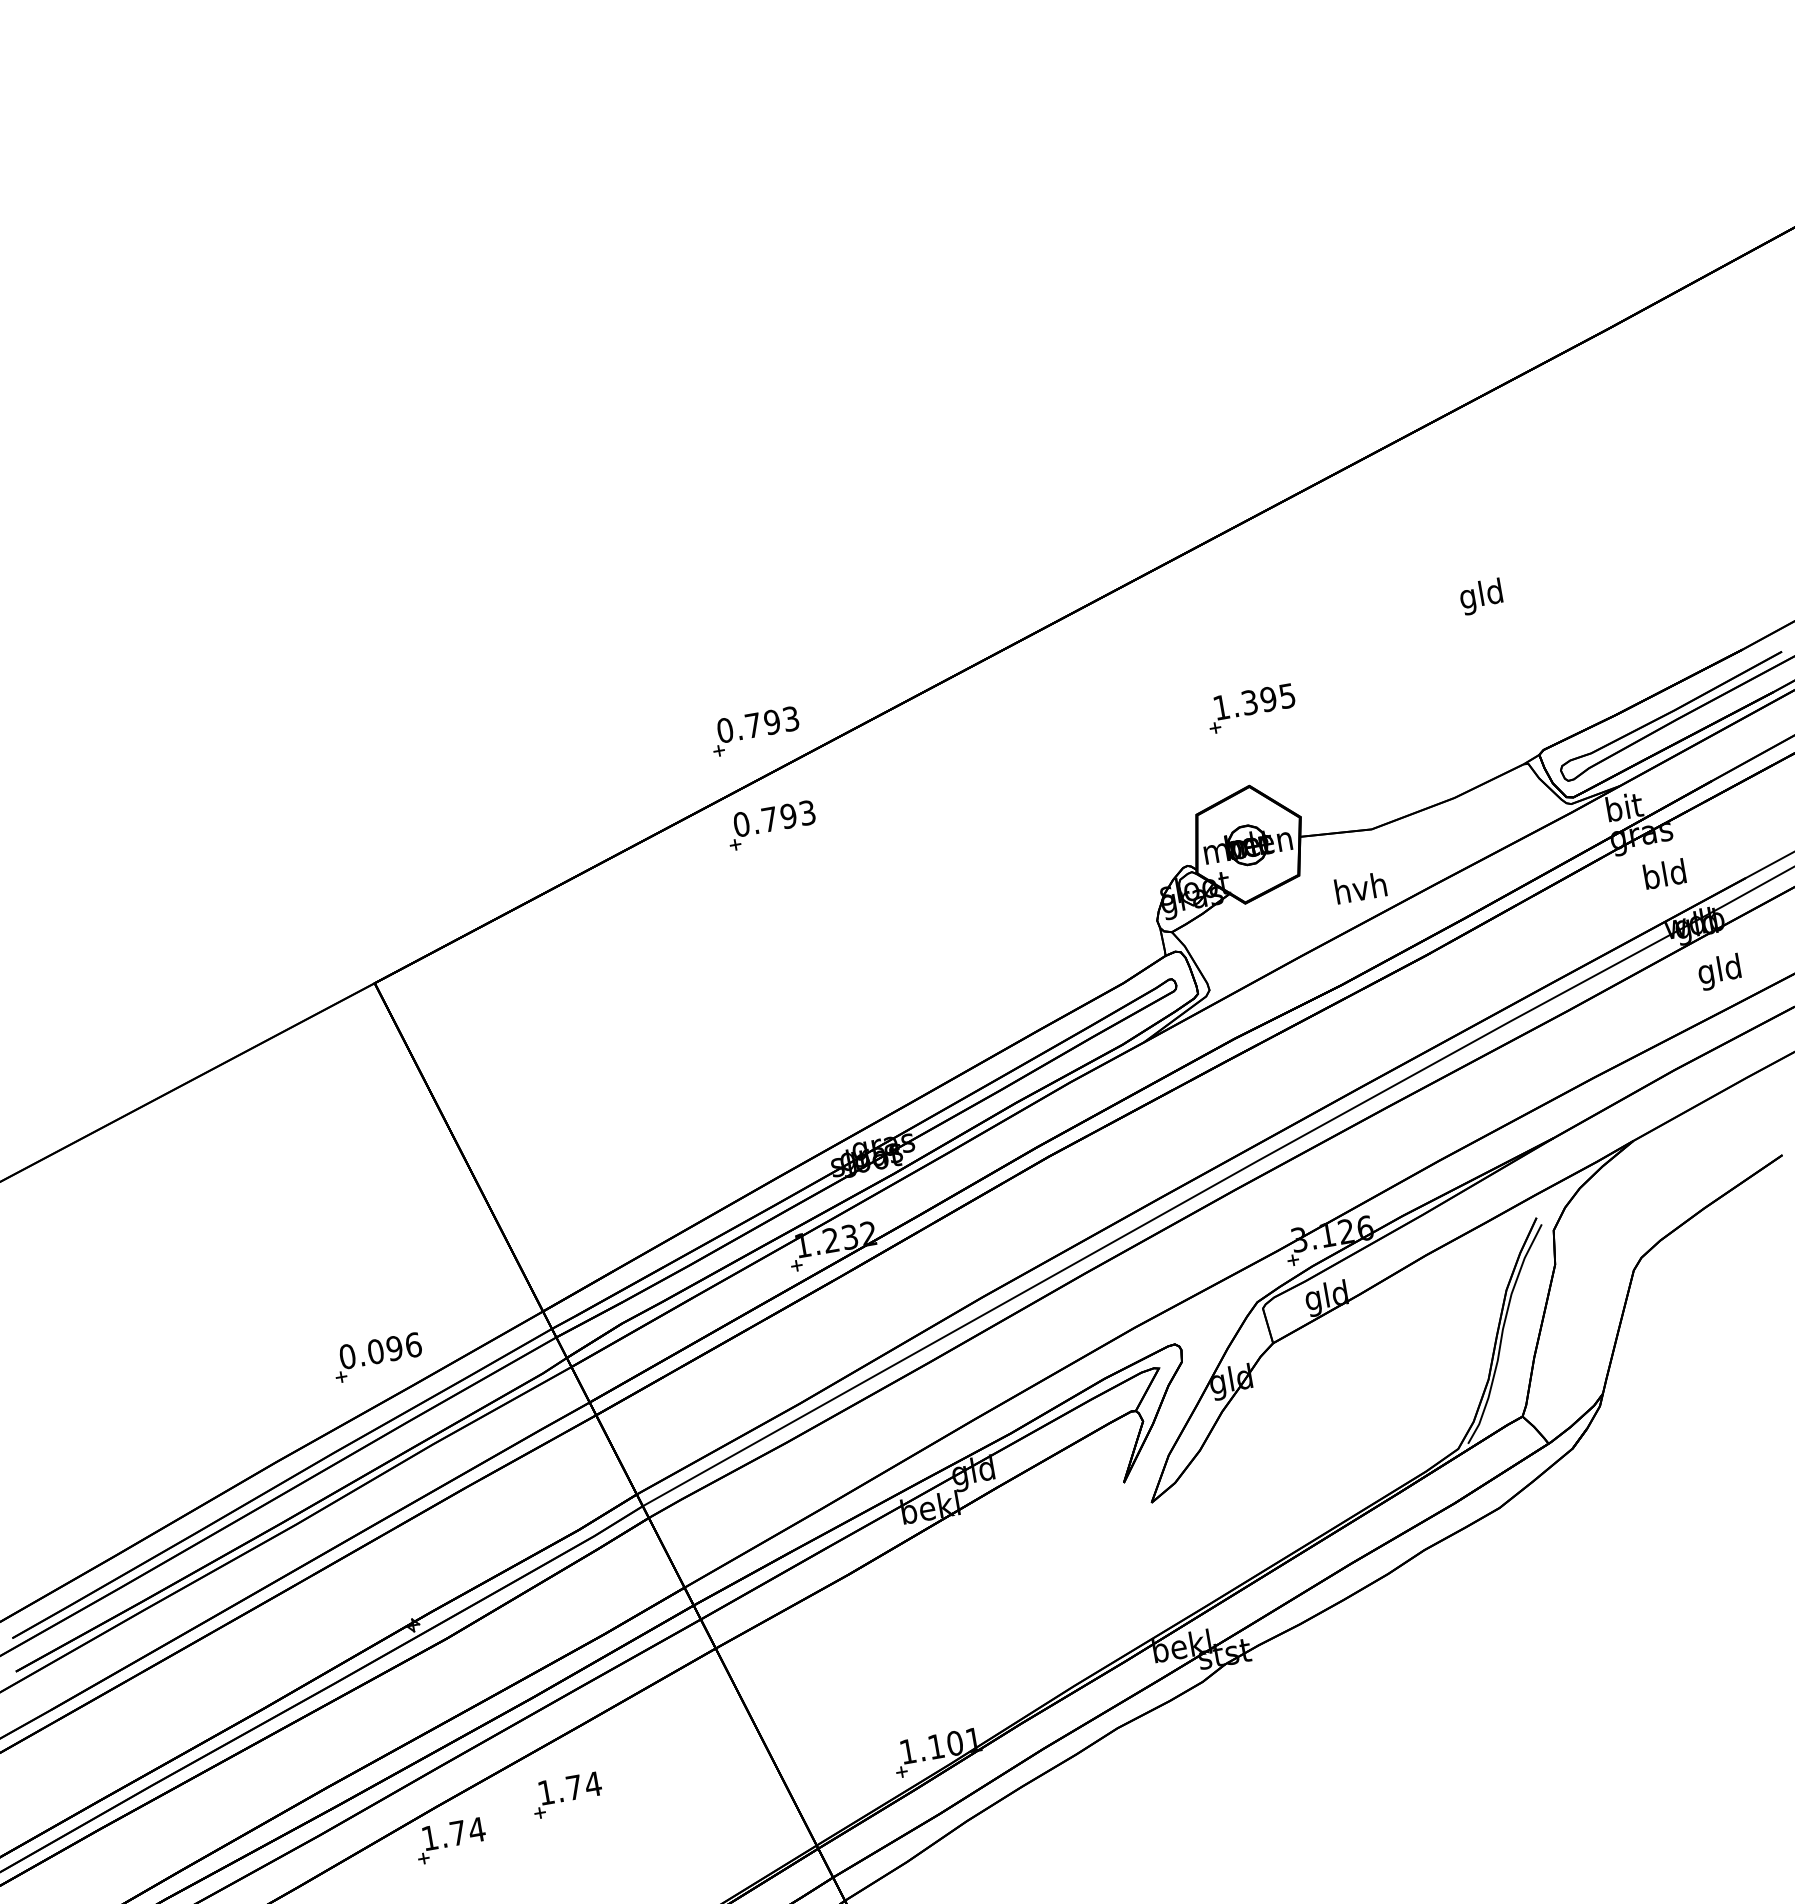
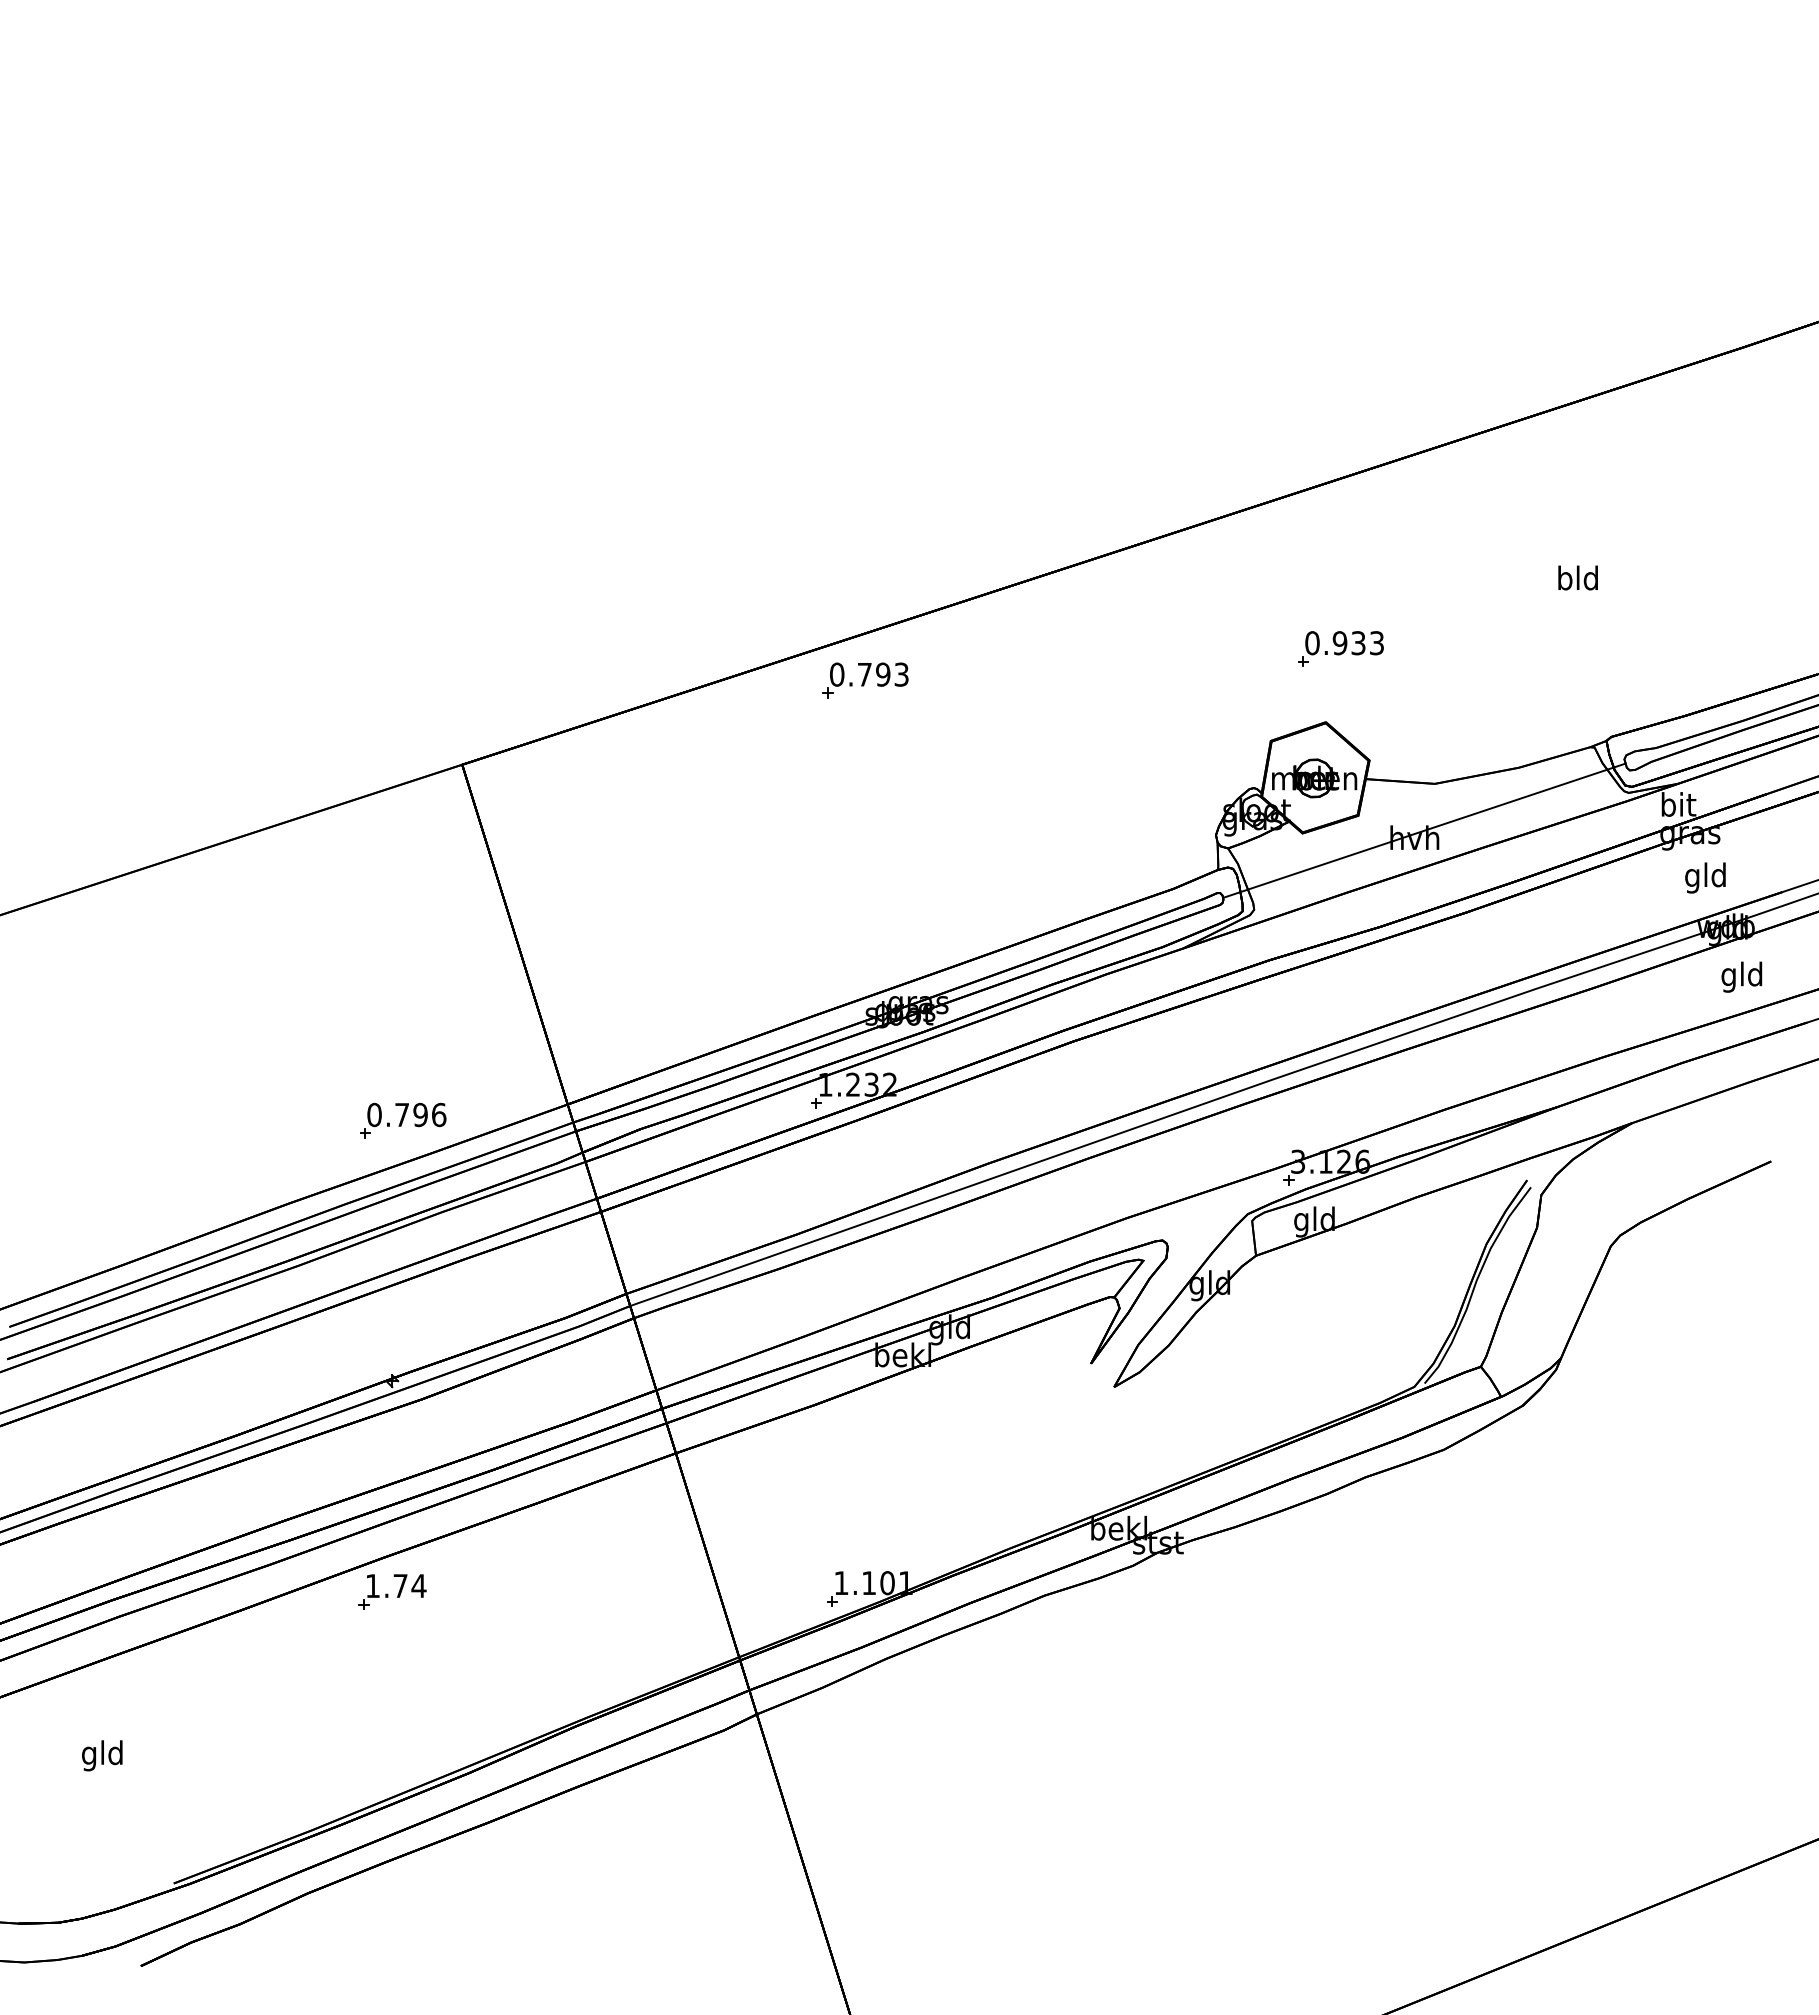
text: (1467, 598) -> (1564, 580), gld -> bld
text: (1254, 702) -> (1344, 643), 1.395 -> 0.933
part: (755, 731) -> (865, 588), removed
line: (1369, 878) -> (1424, 830), added
text: (1651, 879) -> (1692, 877), bld -> gld
text: (376, 1351) -> (402, 1114), 0.096 -> 0.796
part: (567, 1794) -> (510, 1567), removed

